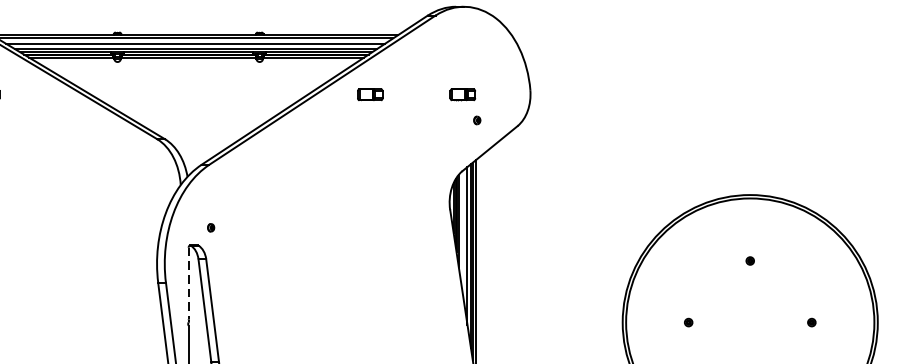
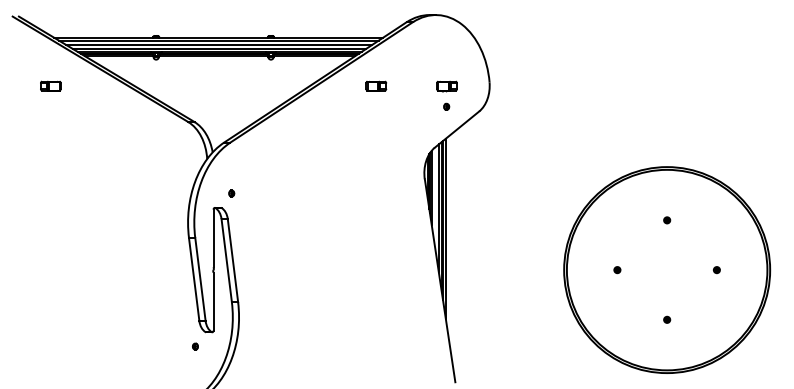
part: (370, 94) -> (376, 85), moved
part: (462, 95) -> (446, 86), moved
line: (188, 283) -> (213, 238), dashed -> solid

